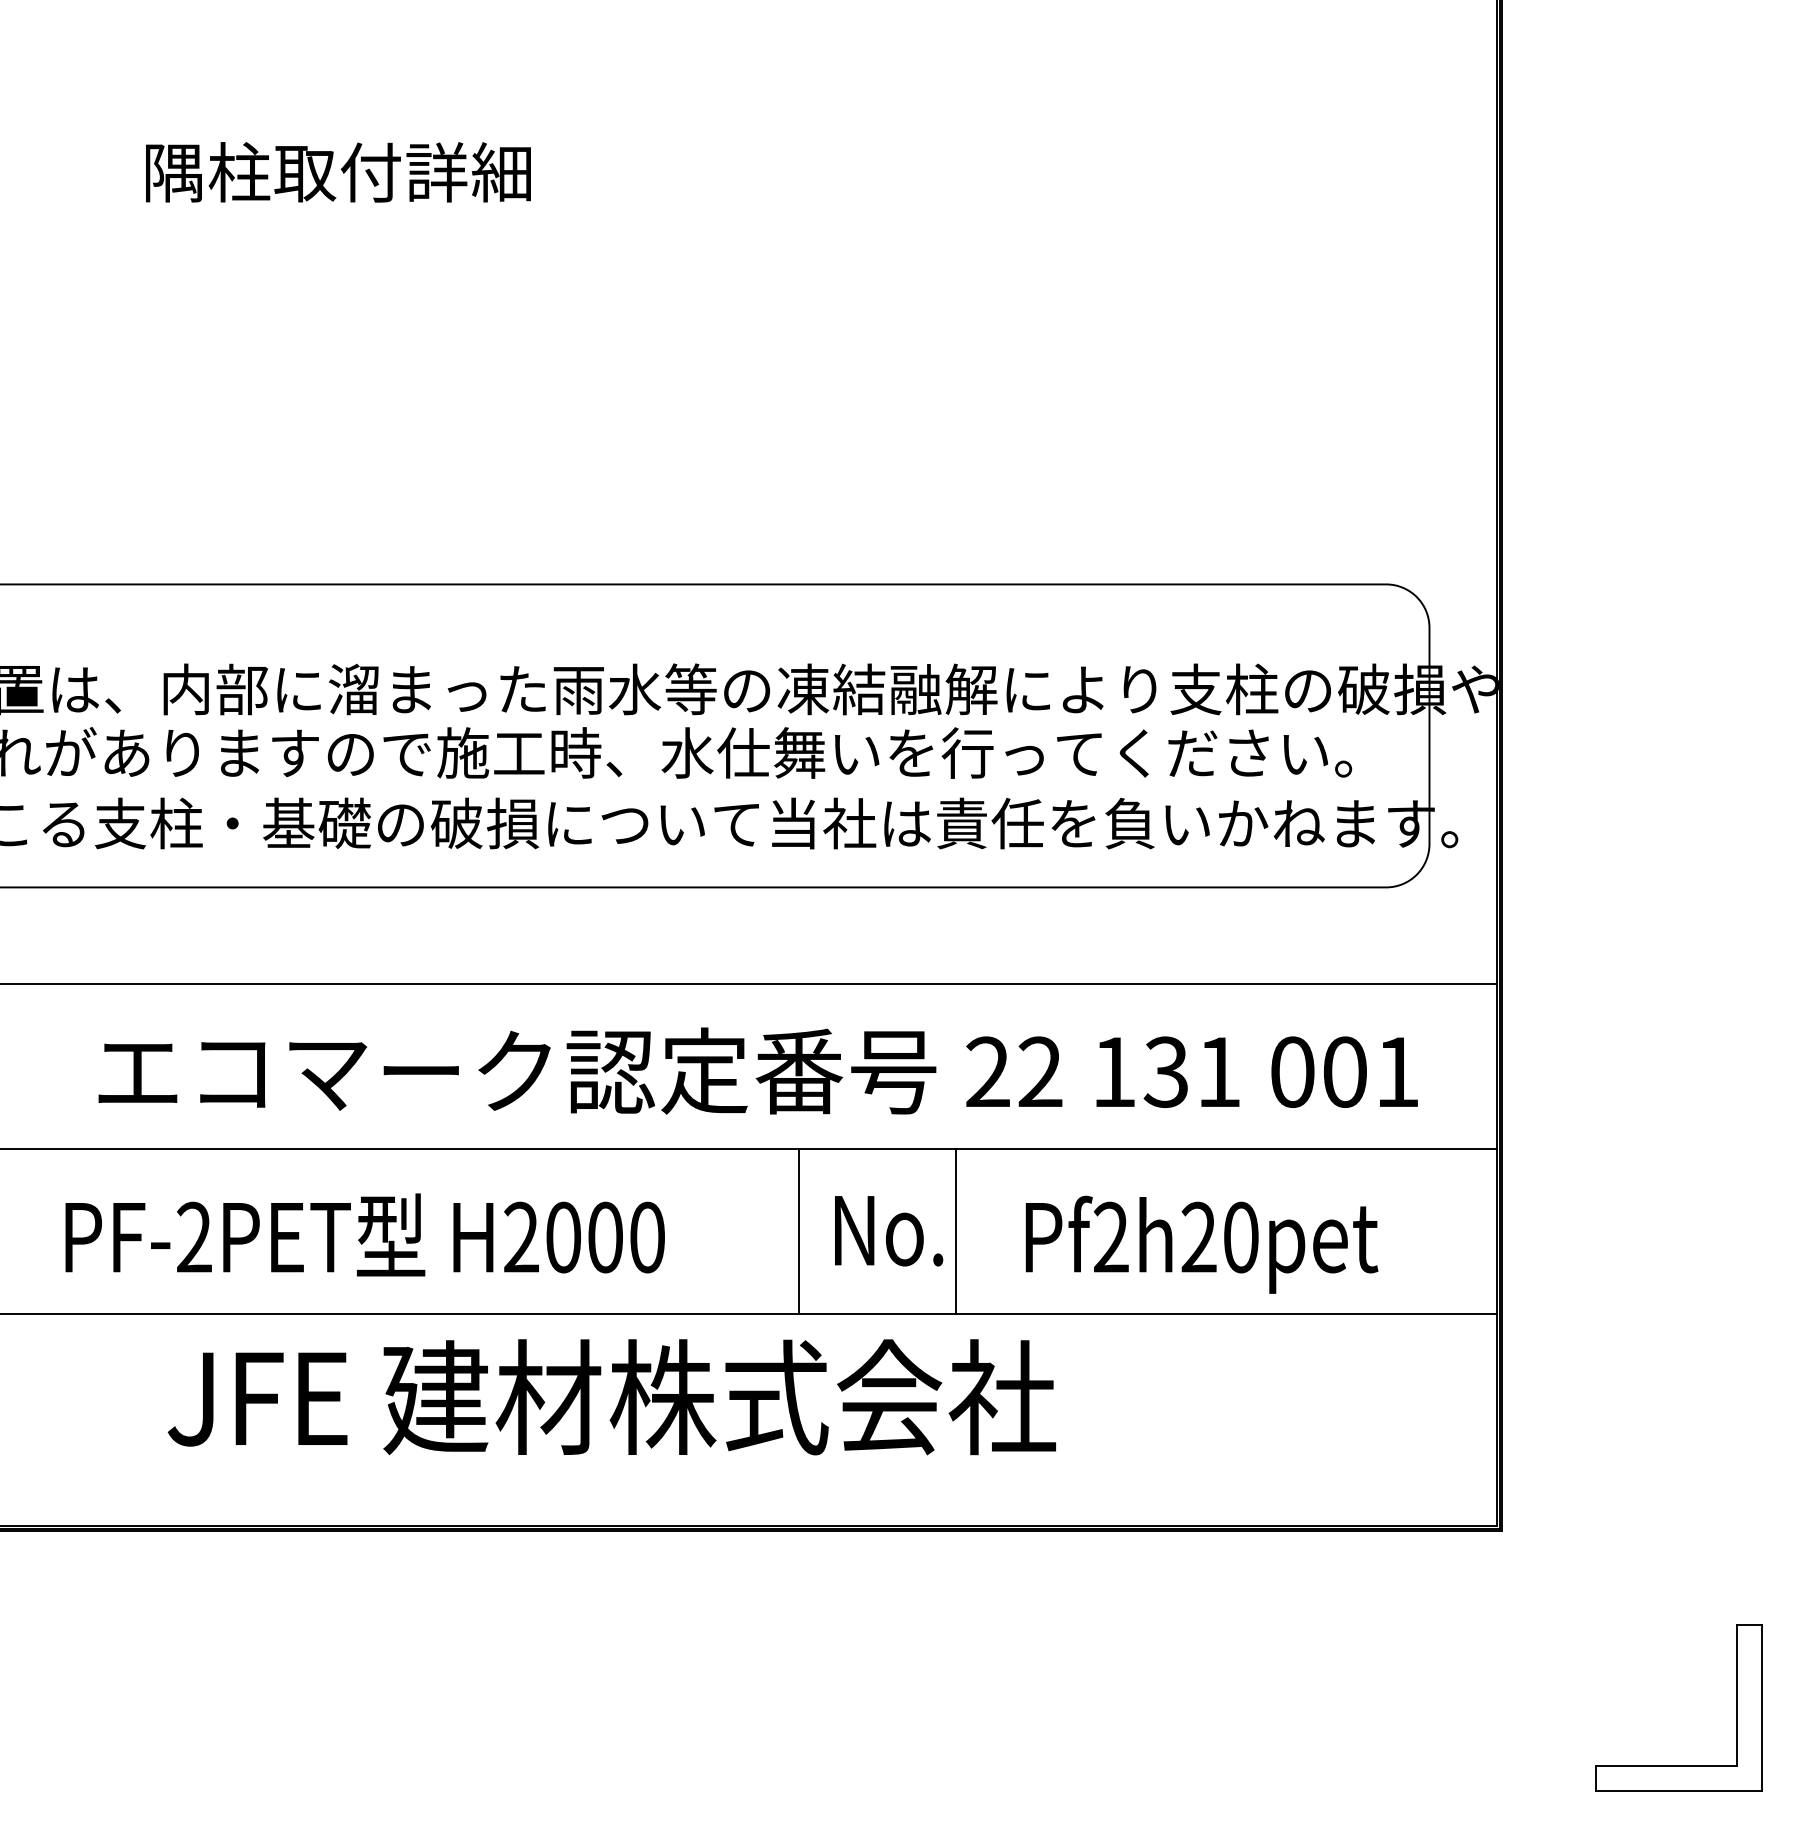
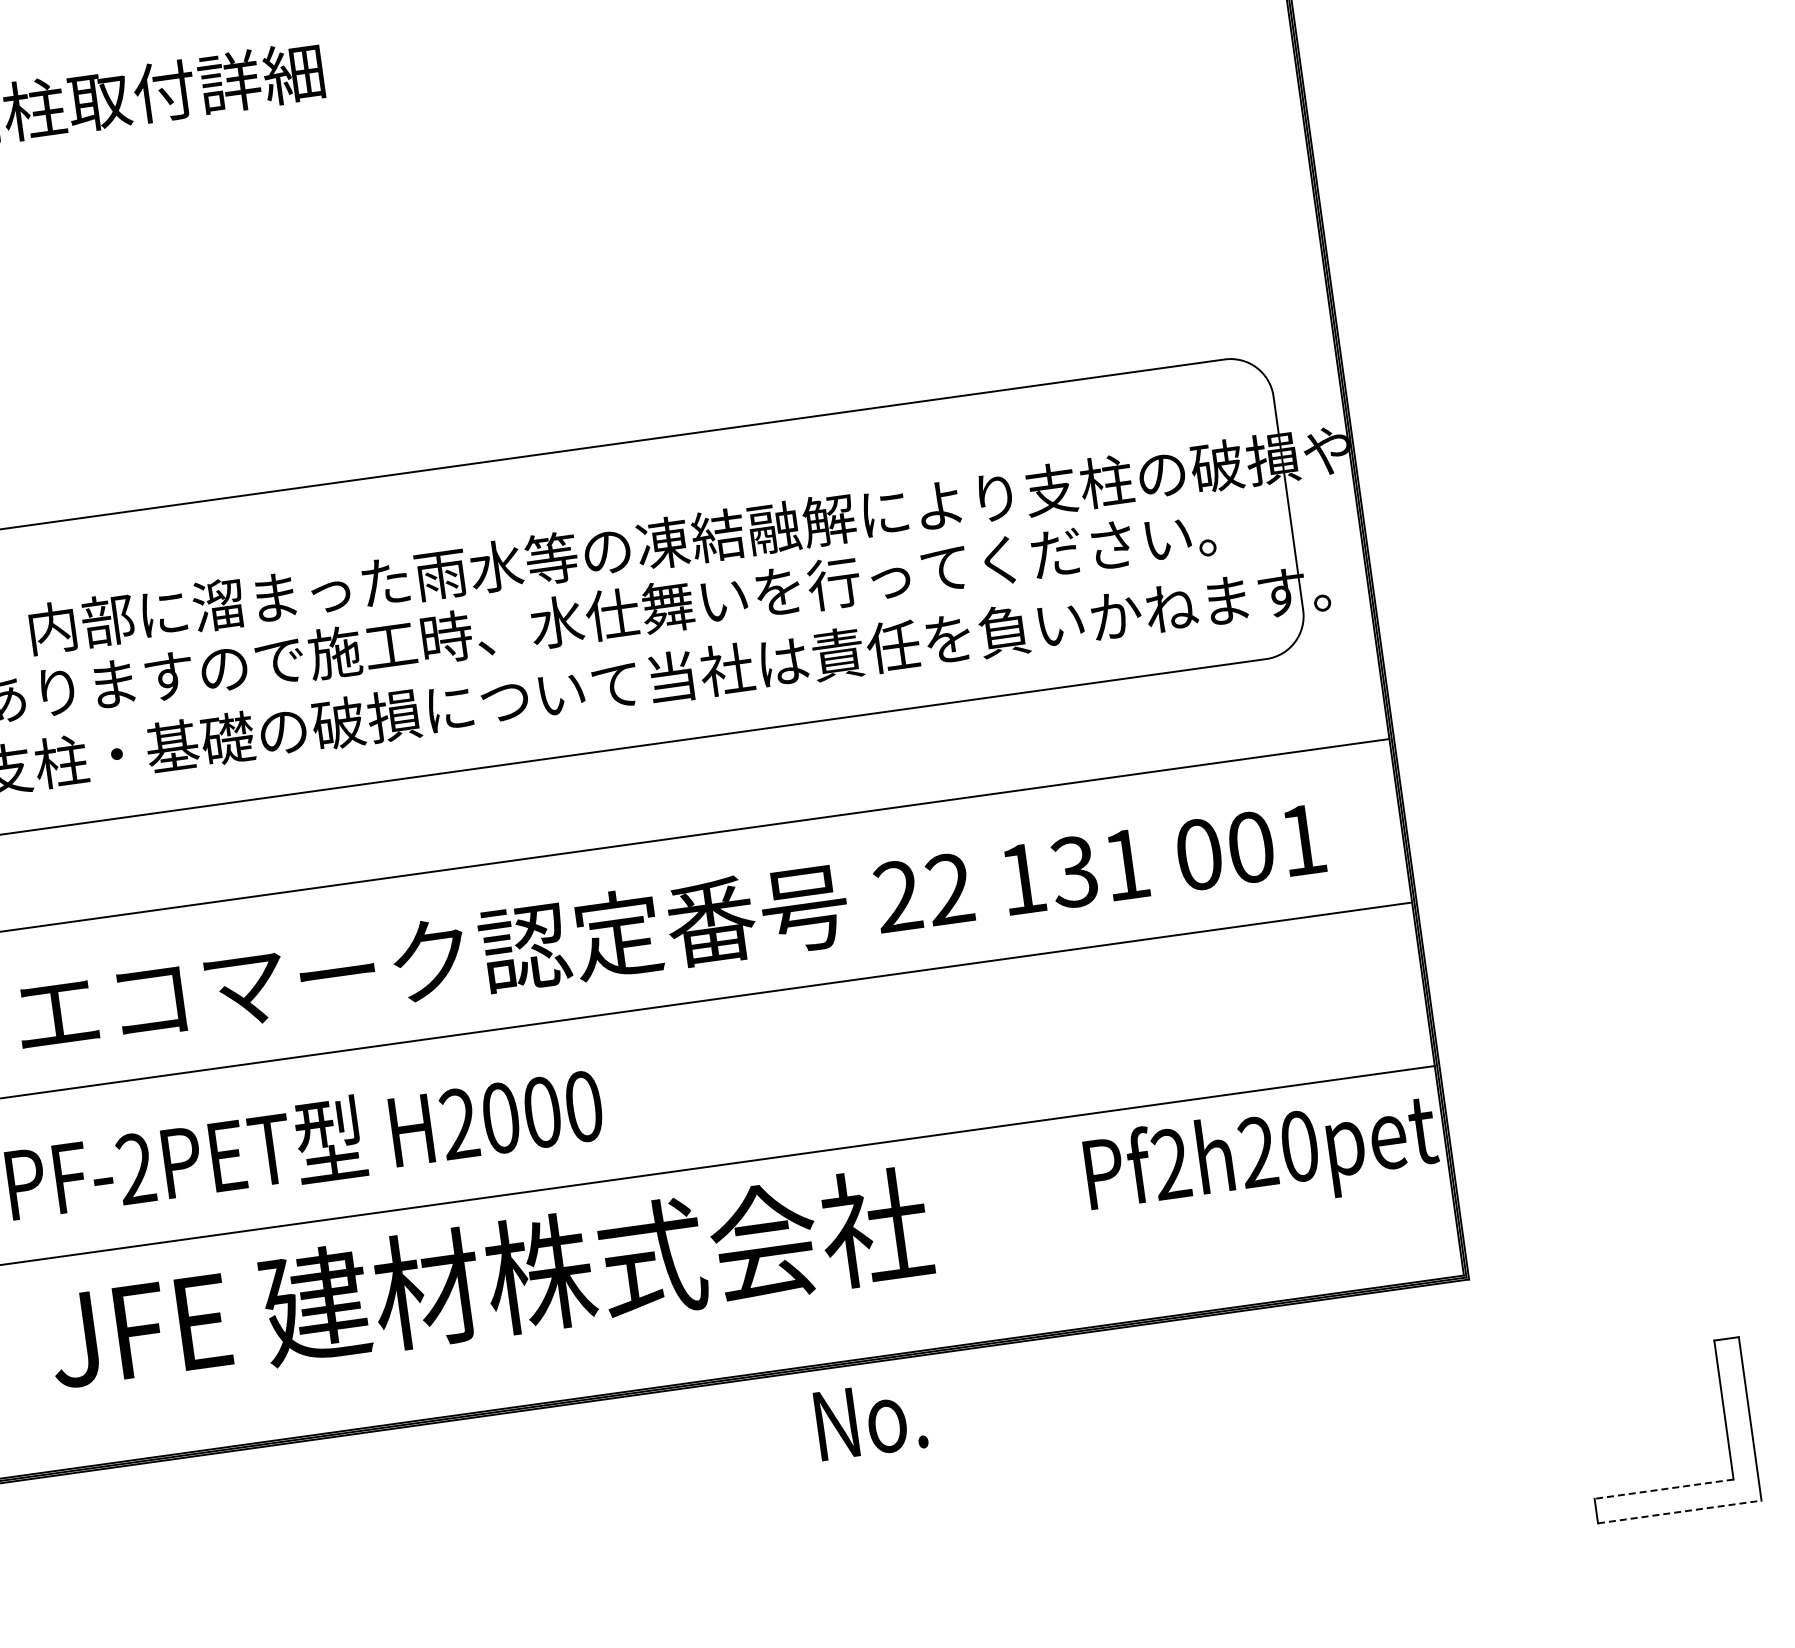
line: (799, 1231) -> (733, 1079), removed
text: (889, 1231) -> (871, 1420), moved
line: (956, 1231) -> (888, 1058), removed
text: (1201, 1244) -> (1261, 1158), moved
text: (611, 1397) -> (489, 1281), moved
line: (1666, 1765) -> (1664, 1488), solid -> dashed
line: (1678, 1790) -> (1679, 1511), solid -> dashed

